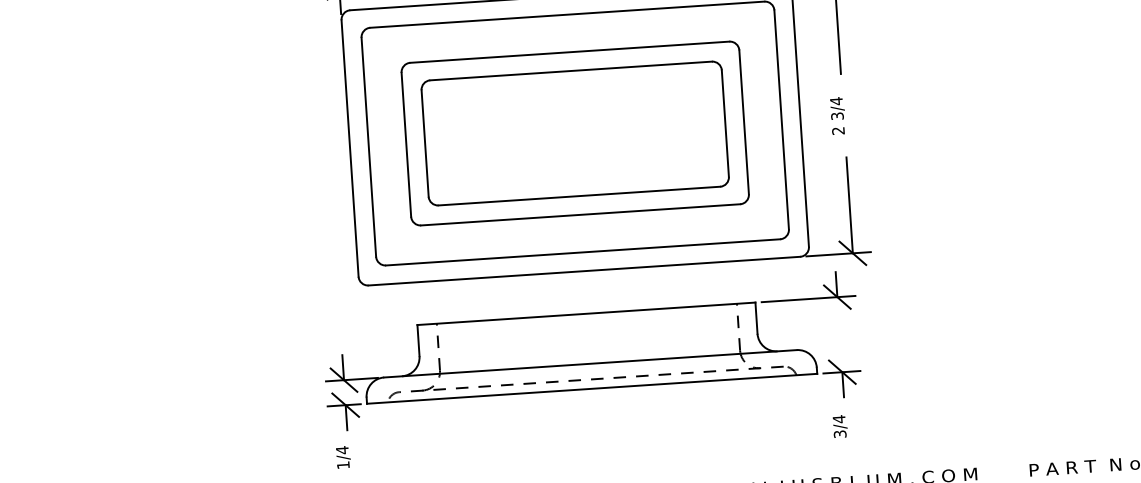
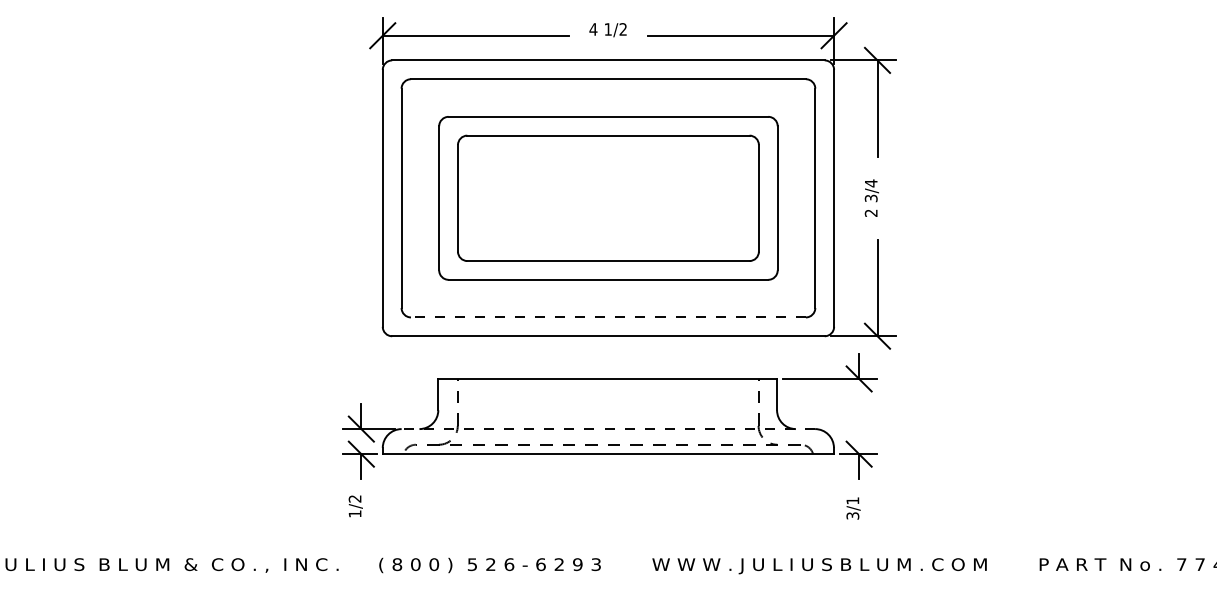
line: (582, 252) -> (607, 317), solid -> dashed
line: (590, 364) -> (608, 429), solid -> dashed
text: (838, 418) -> (852, 500), 3/4 -> 3/1
text: (341, 449) -> (354, 498), 1/4 -> 1/2

